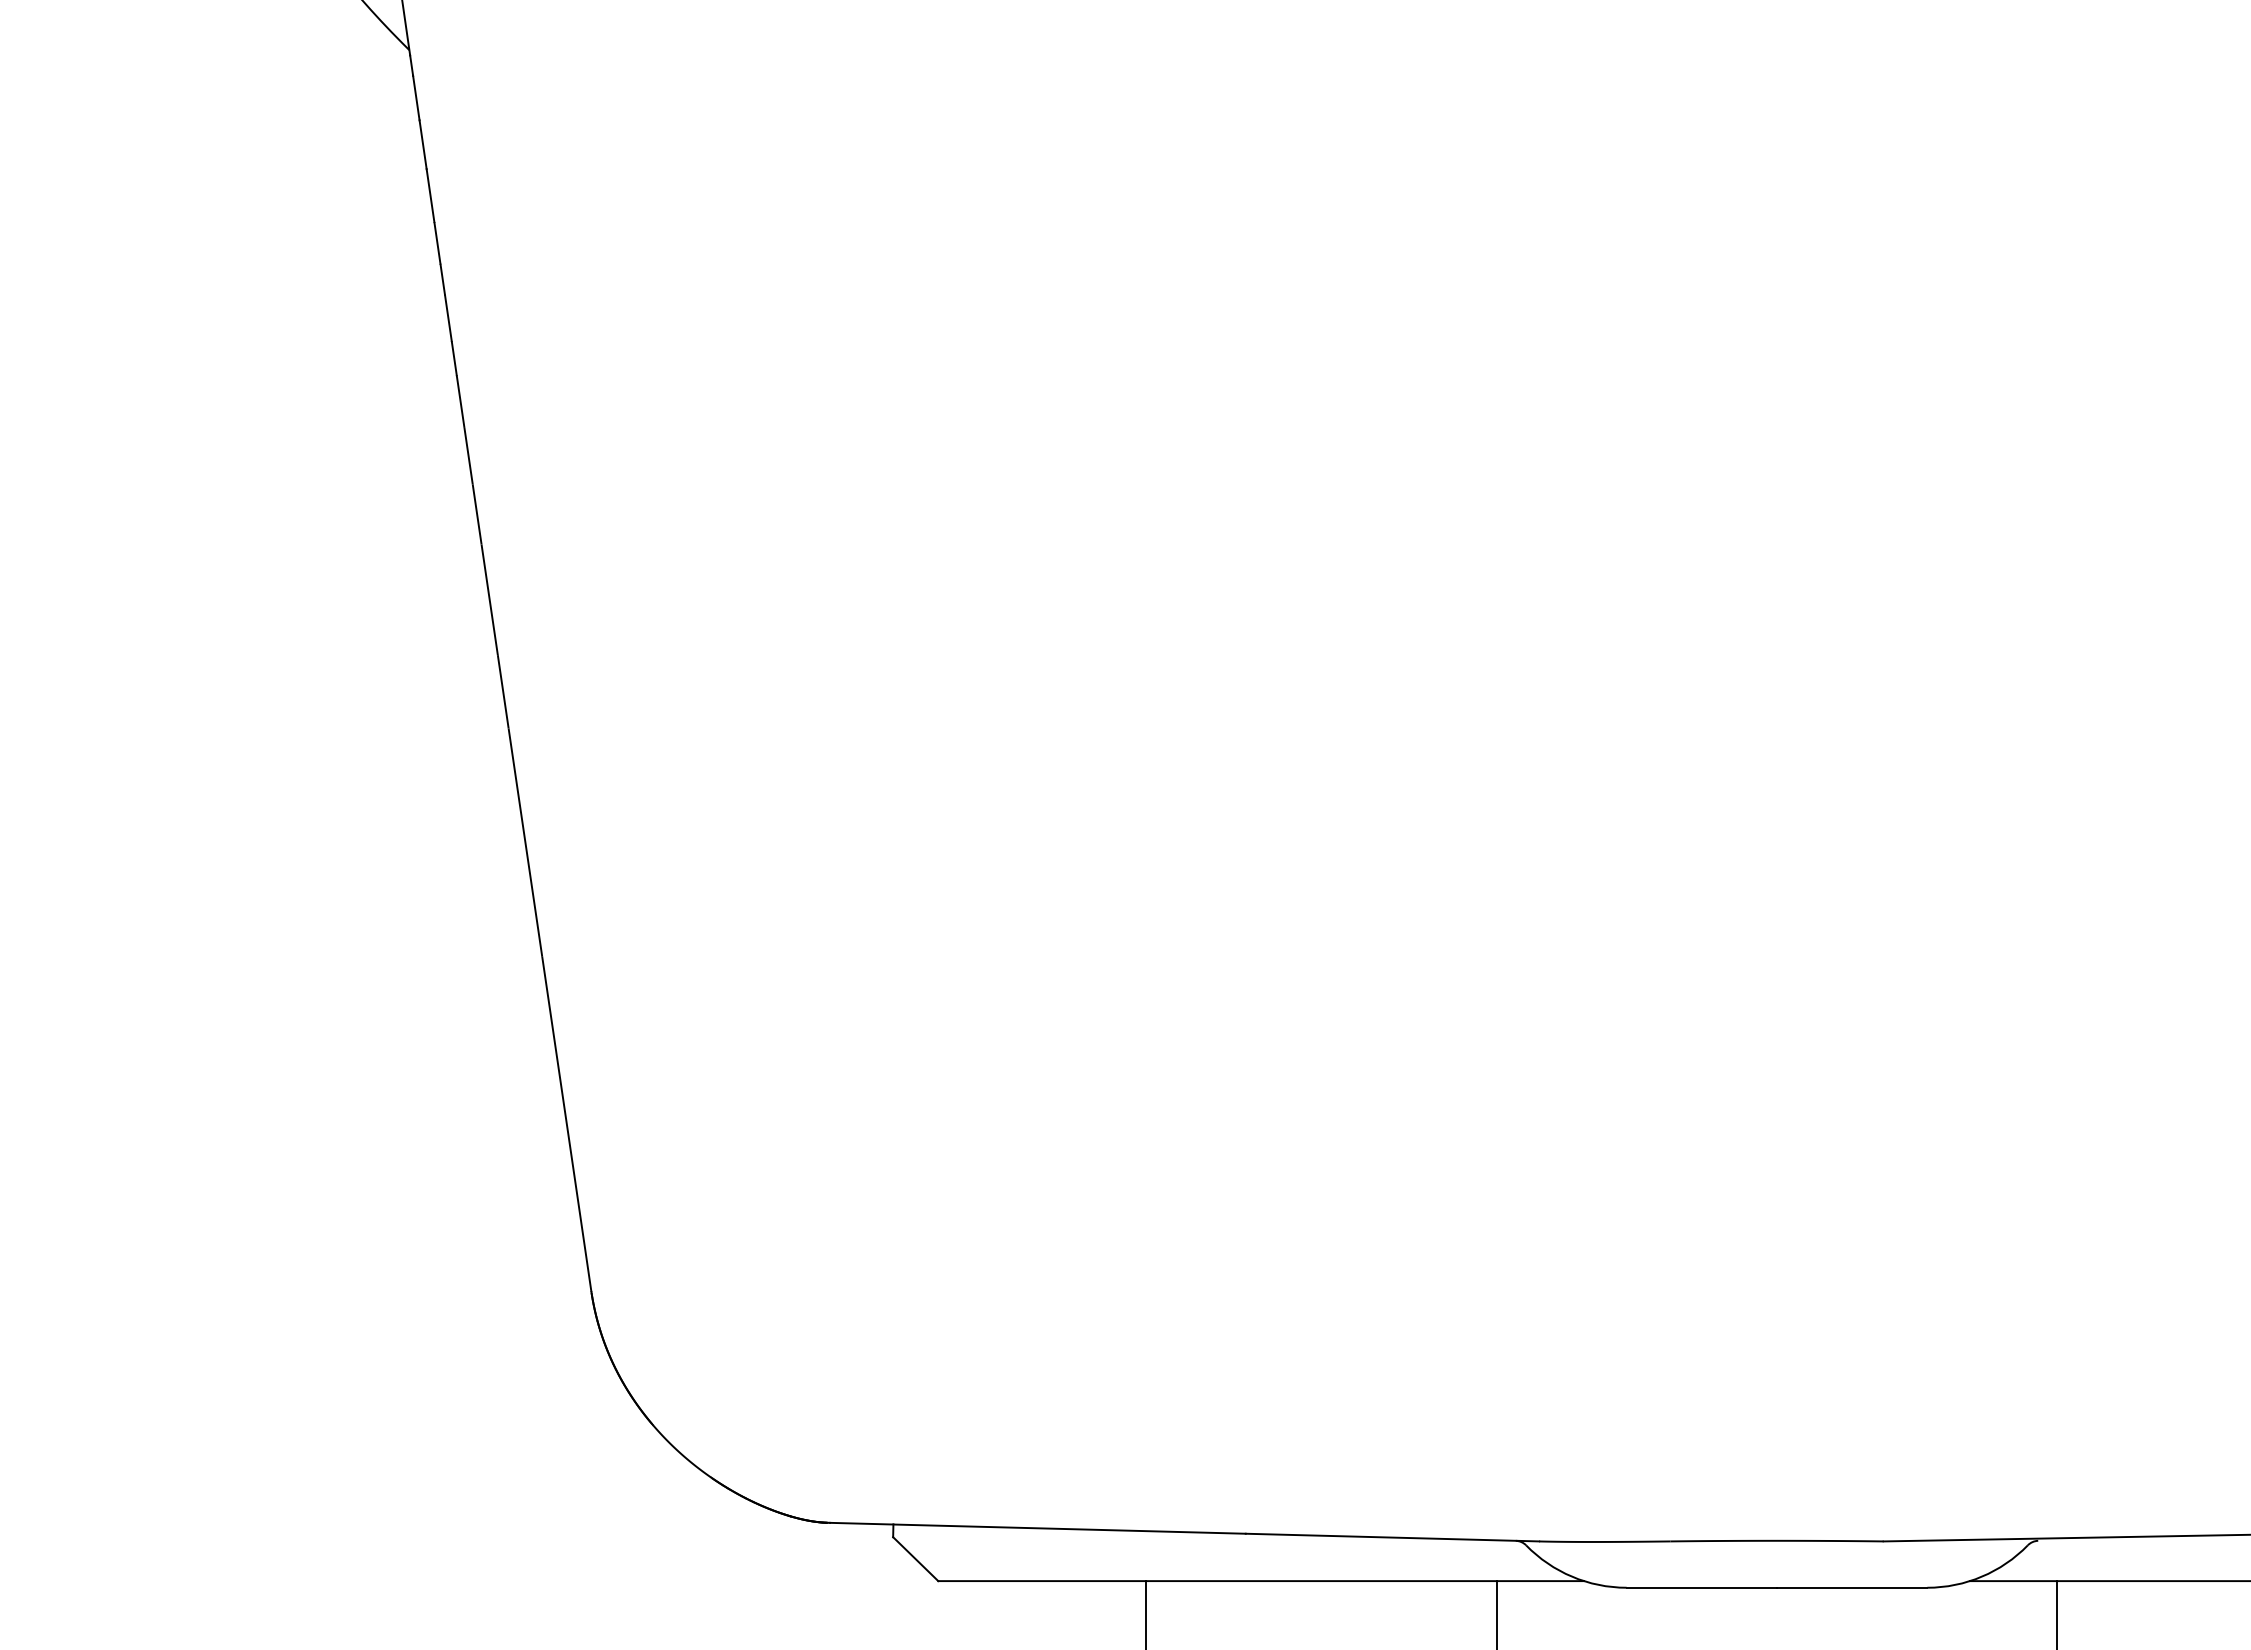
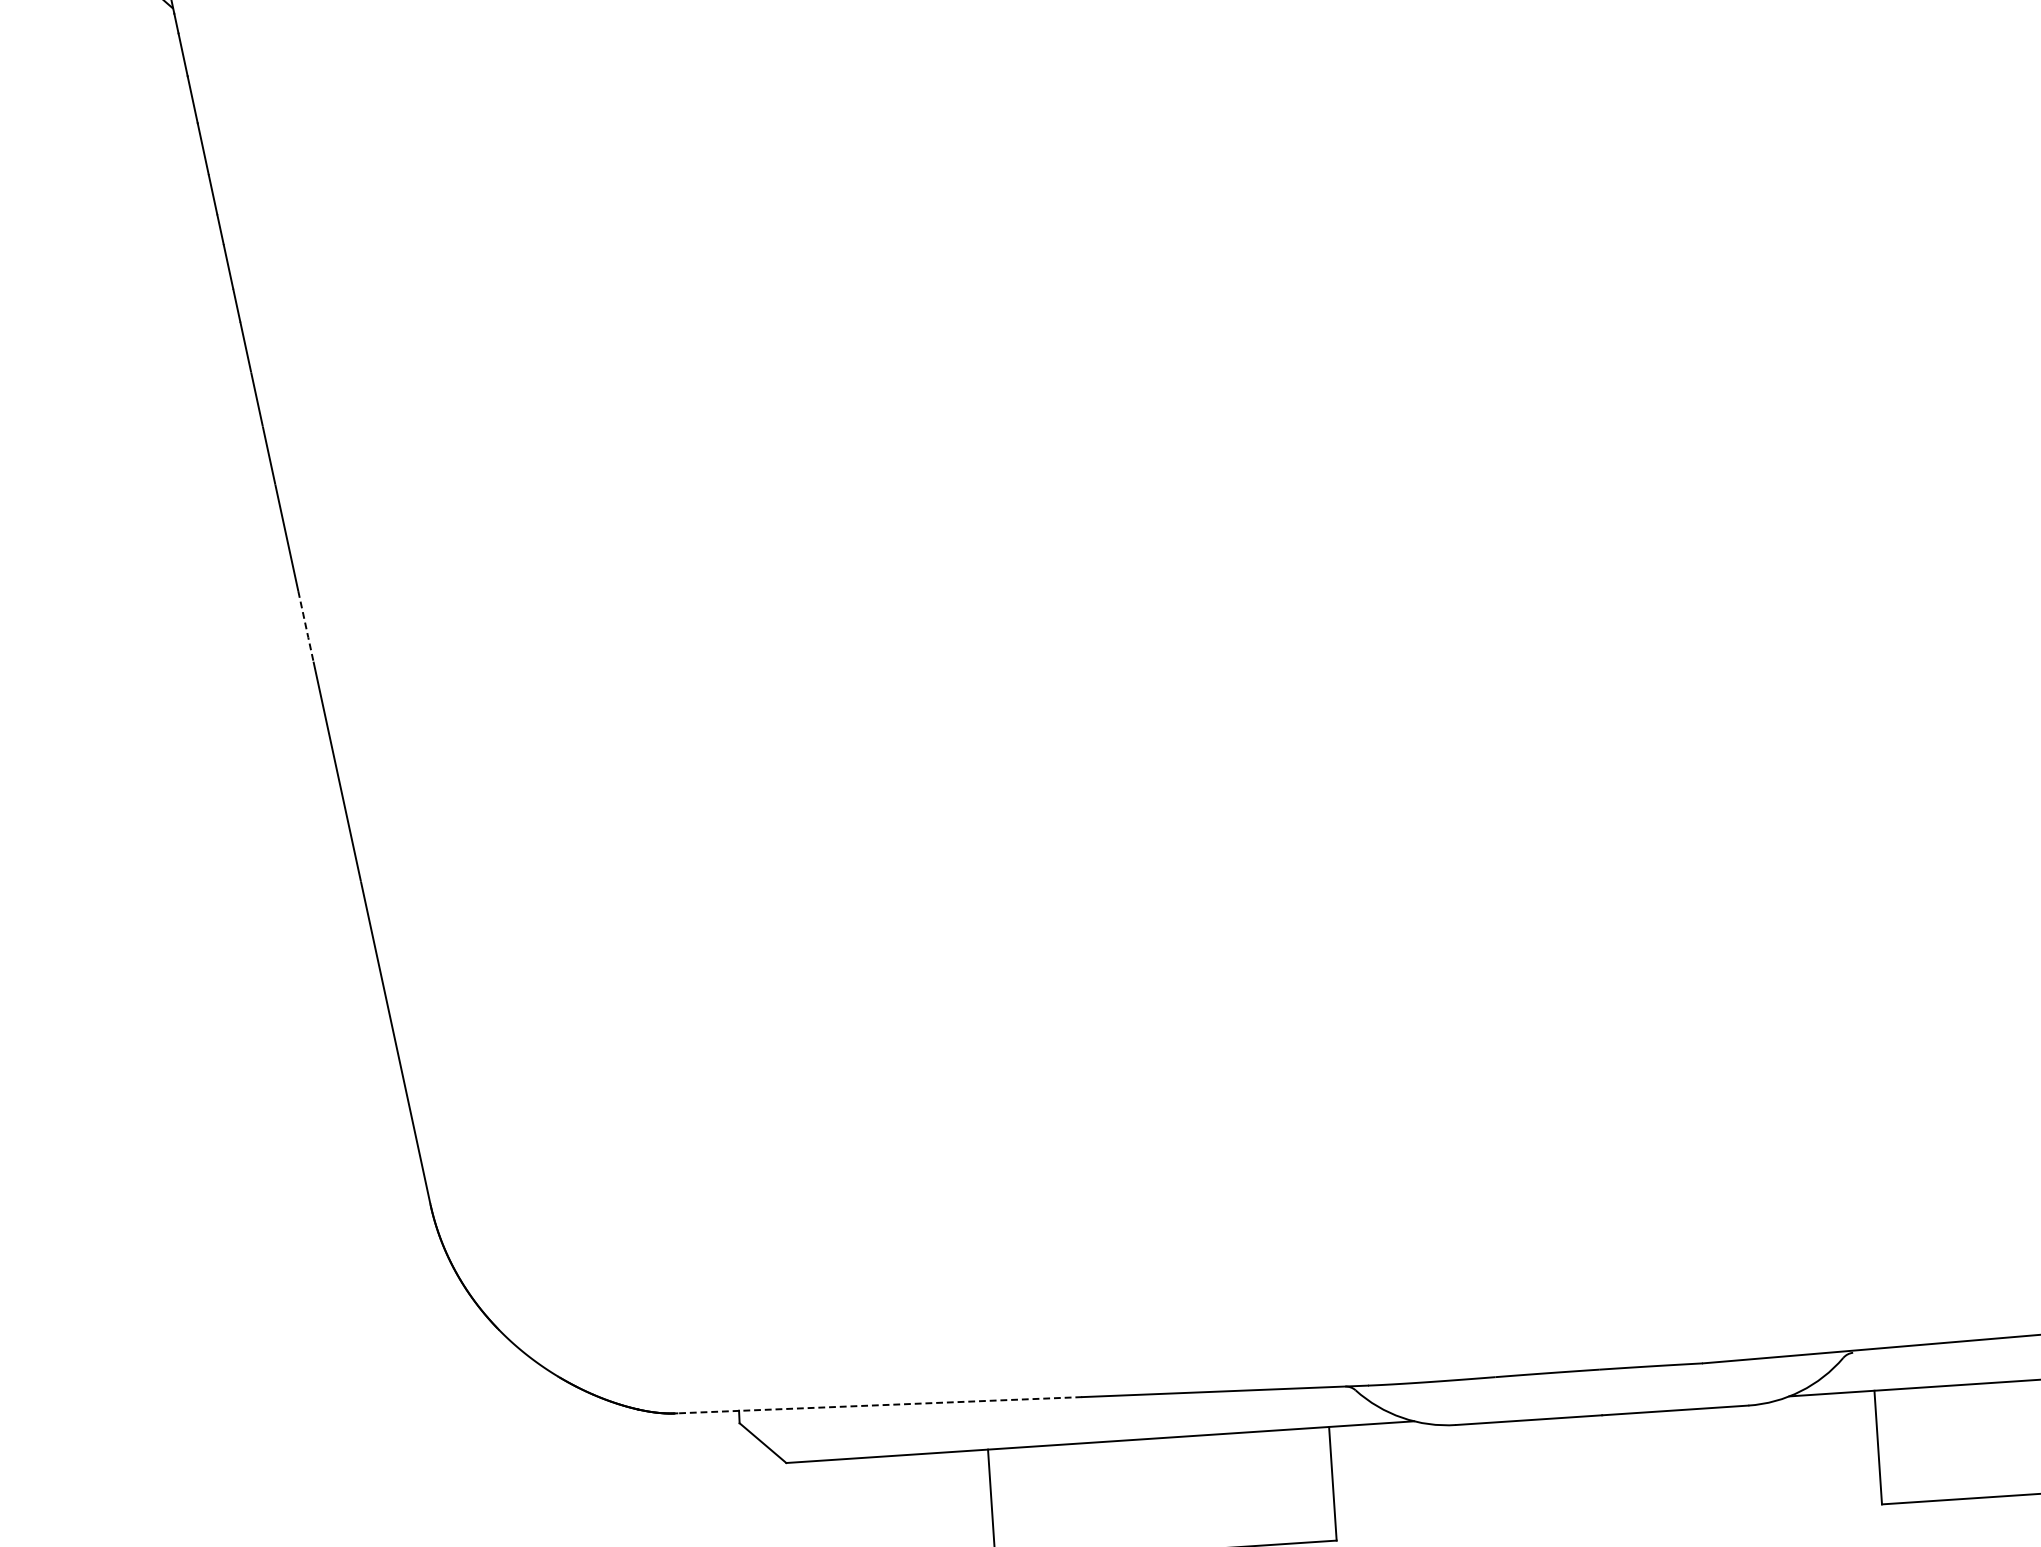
line: (503, 691) -> (306, 626), solid -> dashed
line: (1037, 1528) -> (879, 1405), solid -> dashed

